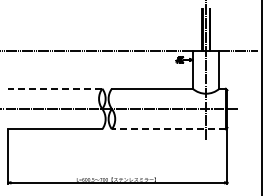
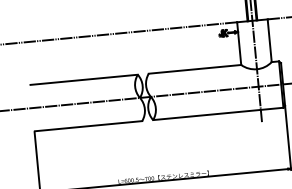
line: (55, 88) -> (84, 79), dashed -> solid
line: (168, 129) -> (217, 114), dashed -> solid

